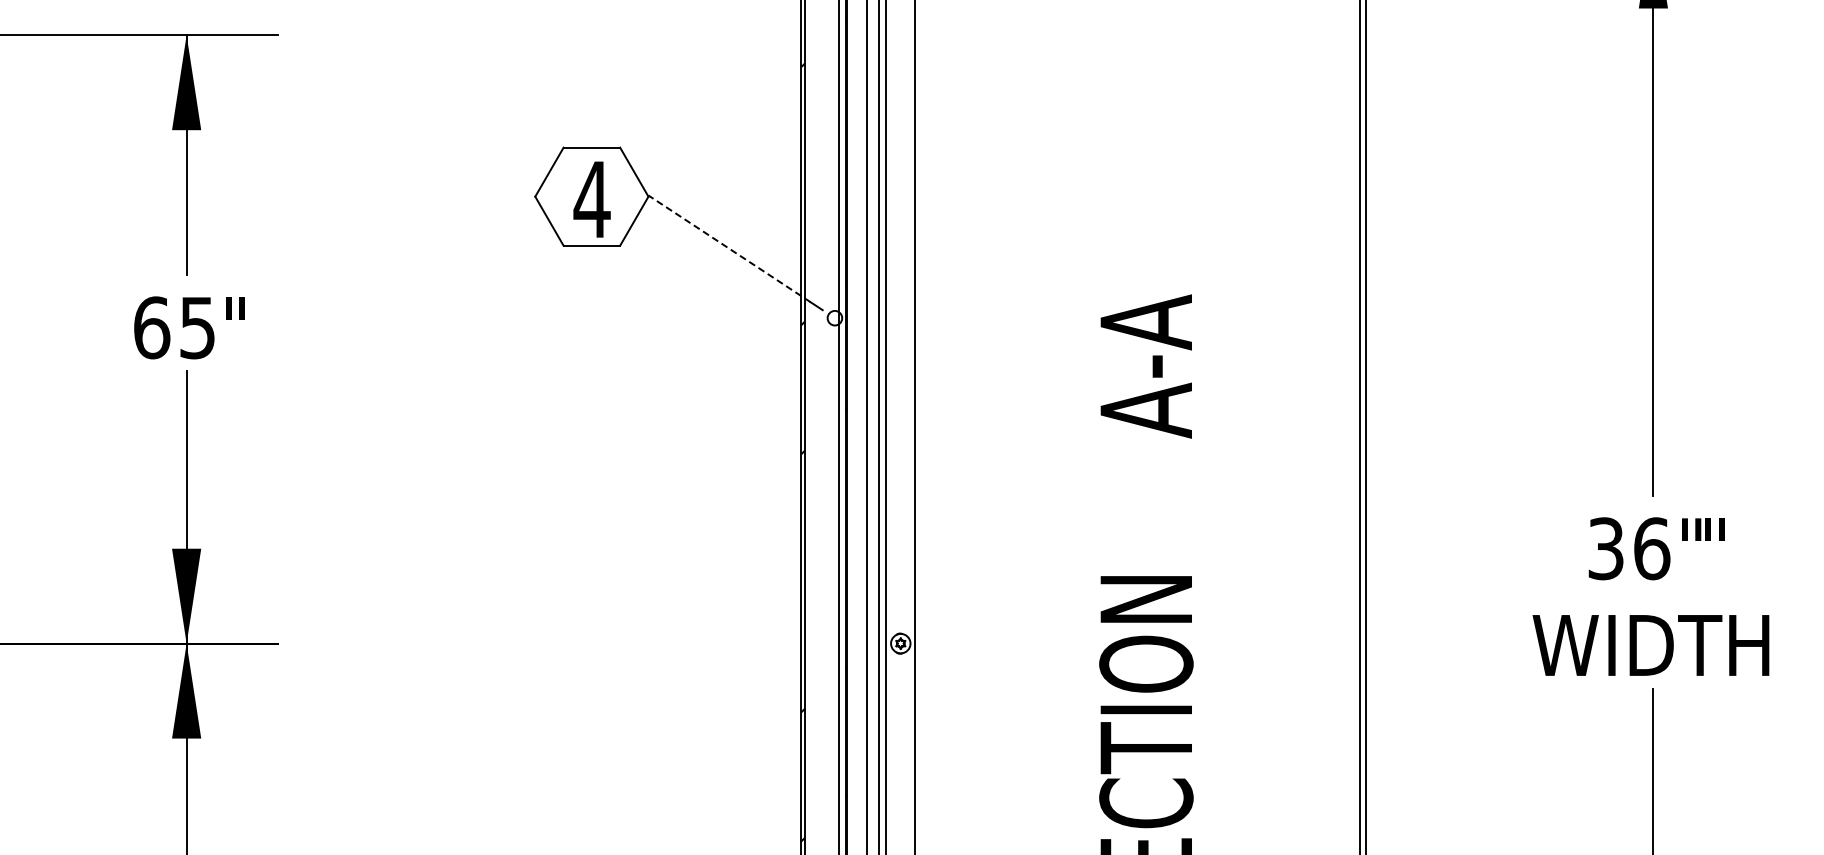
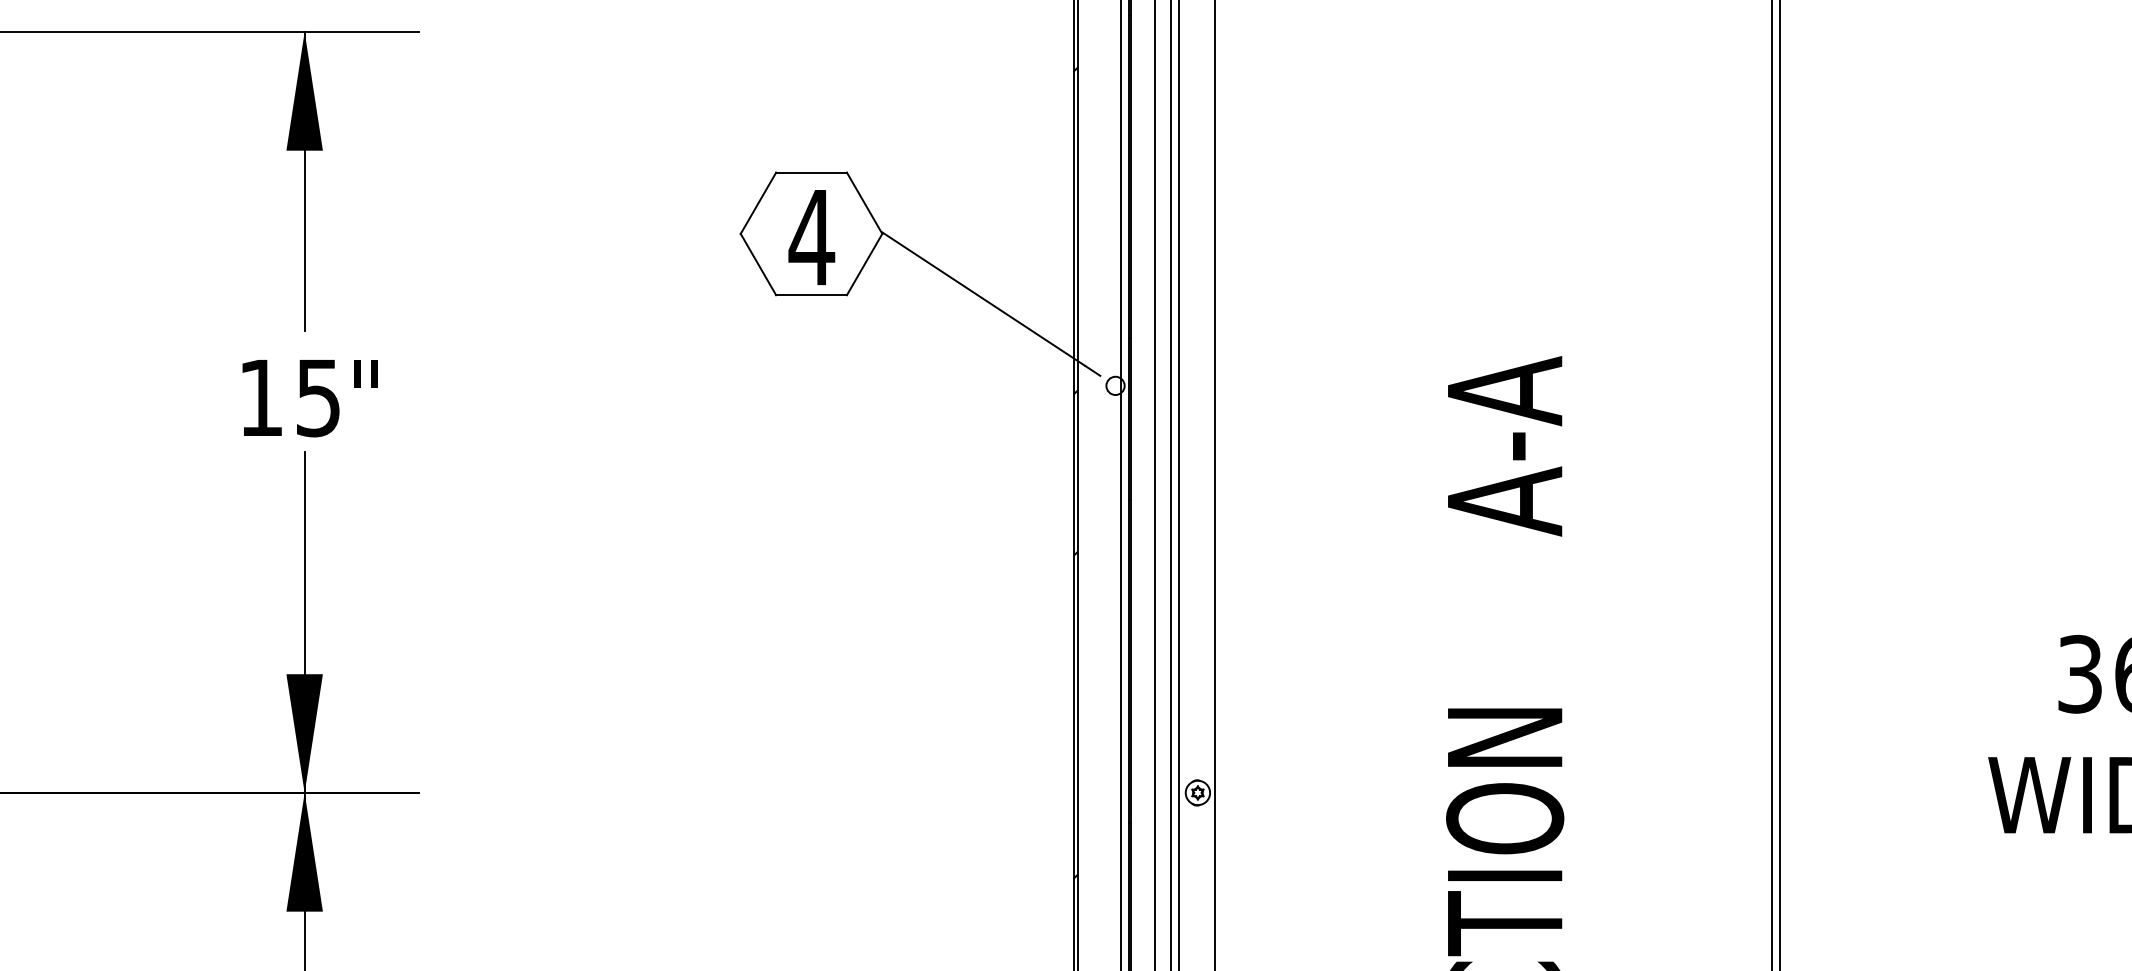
line: (729, 248) -> (983, 298), dashed -> solid
text: (152, 327) -> (261, 397), 65 -> 15

